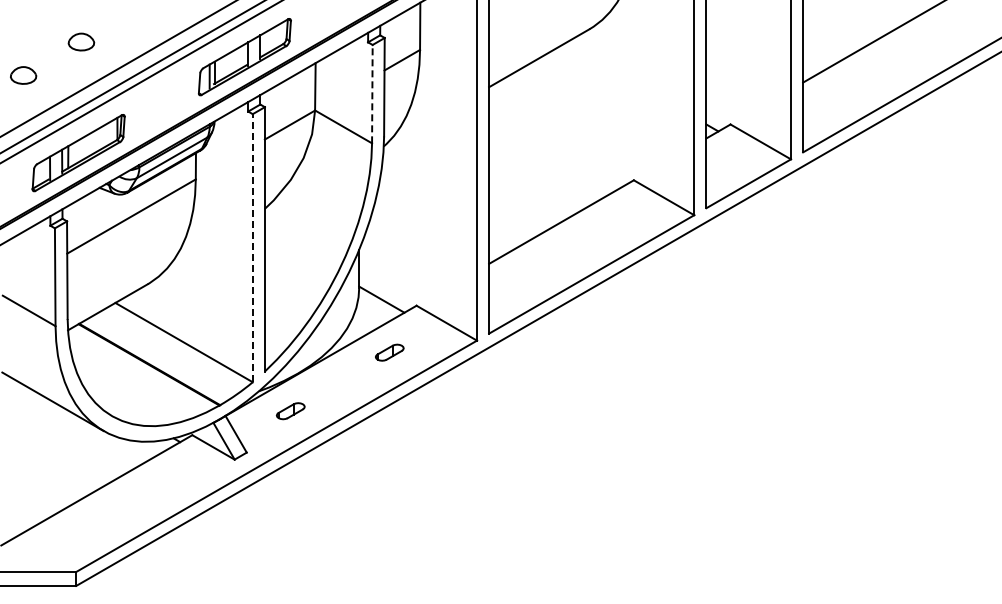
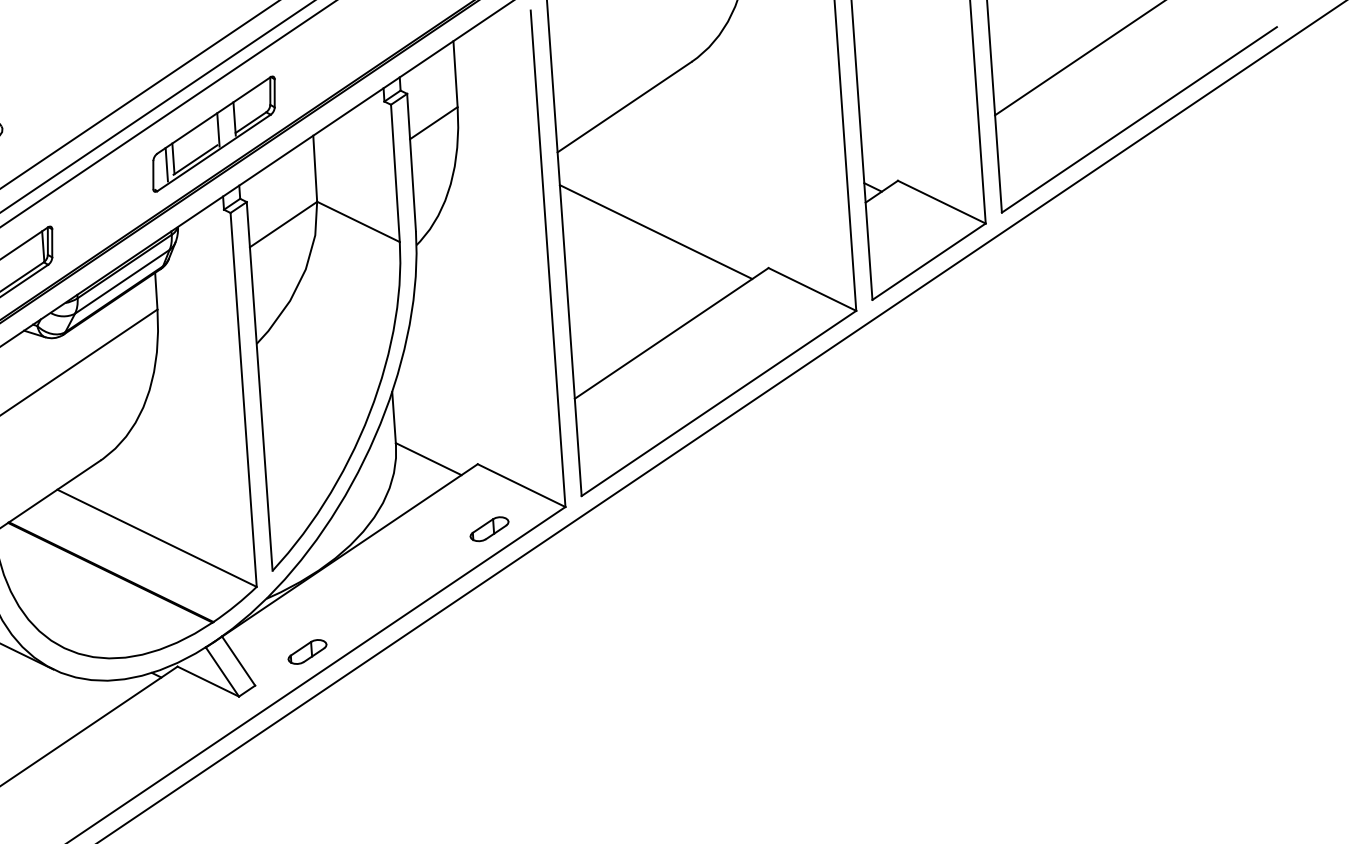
line: (372, 93) -> (395, 172), dashed -> solid
line: (555, 148) -> (656, 231), added
line: (252, 247) -> (243, 398), dashed -> solid
part: (389, 352) -> (489, 528), moved
part: (290, 411) -> (307, 652), moved

